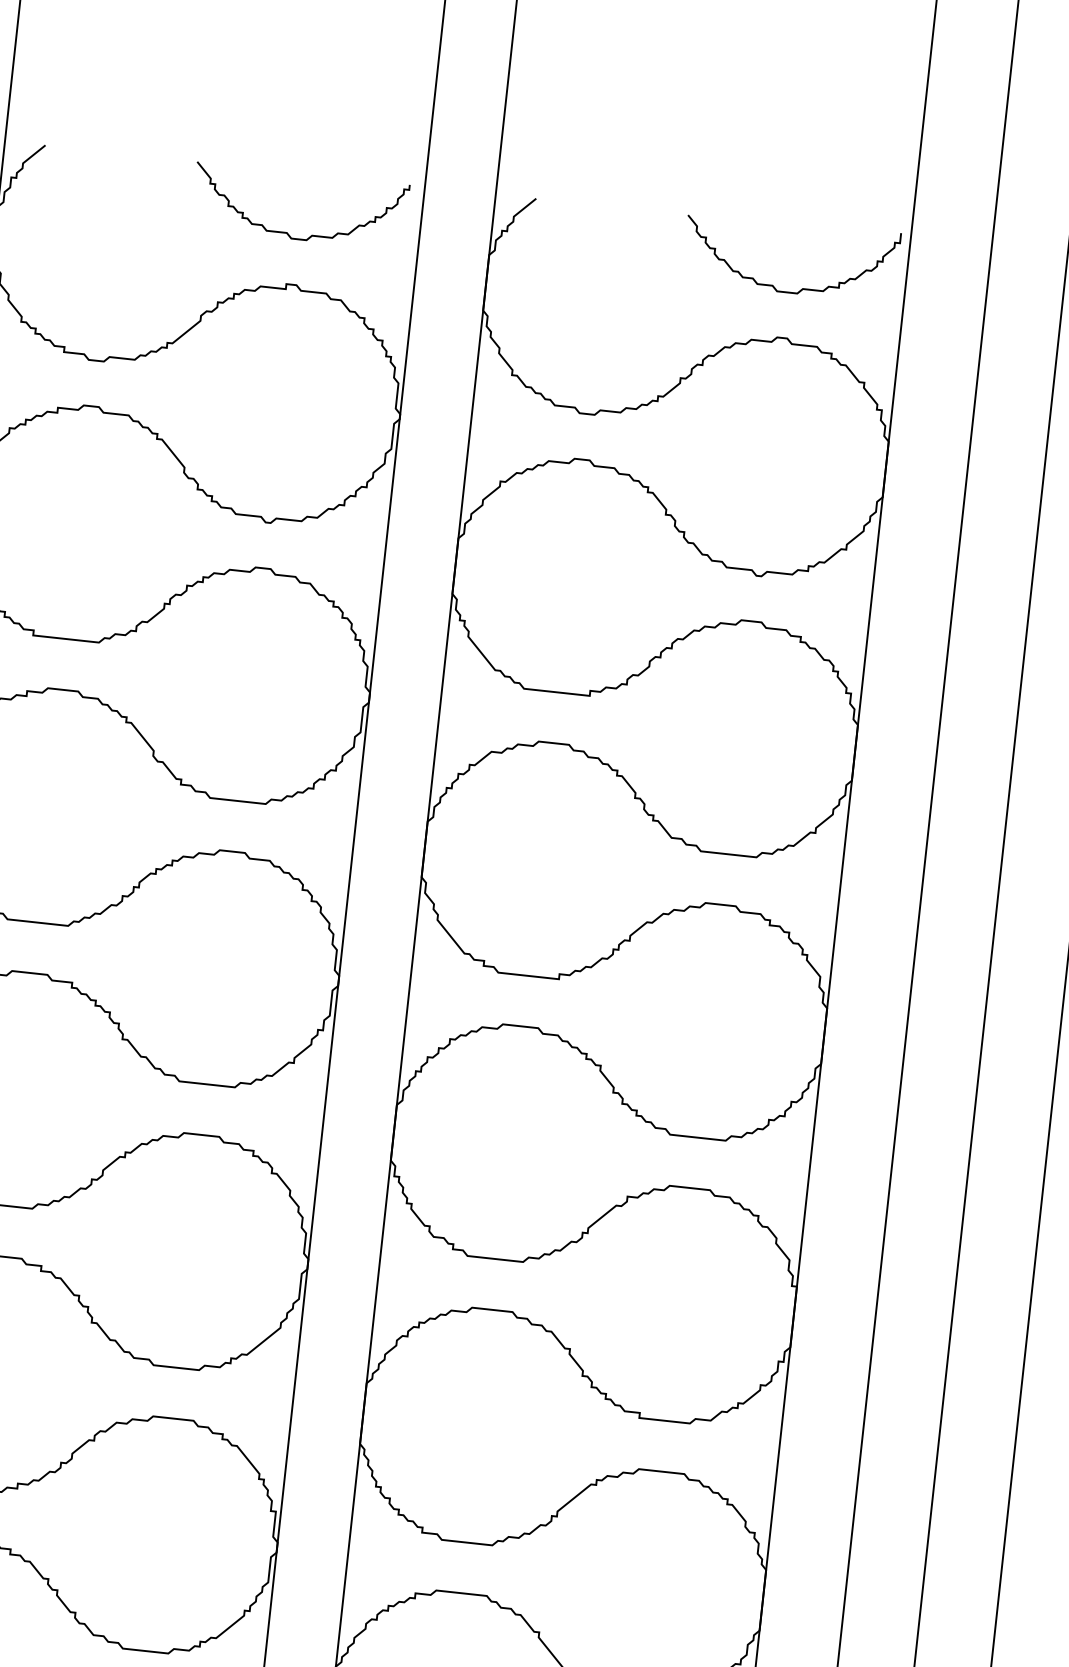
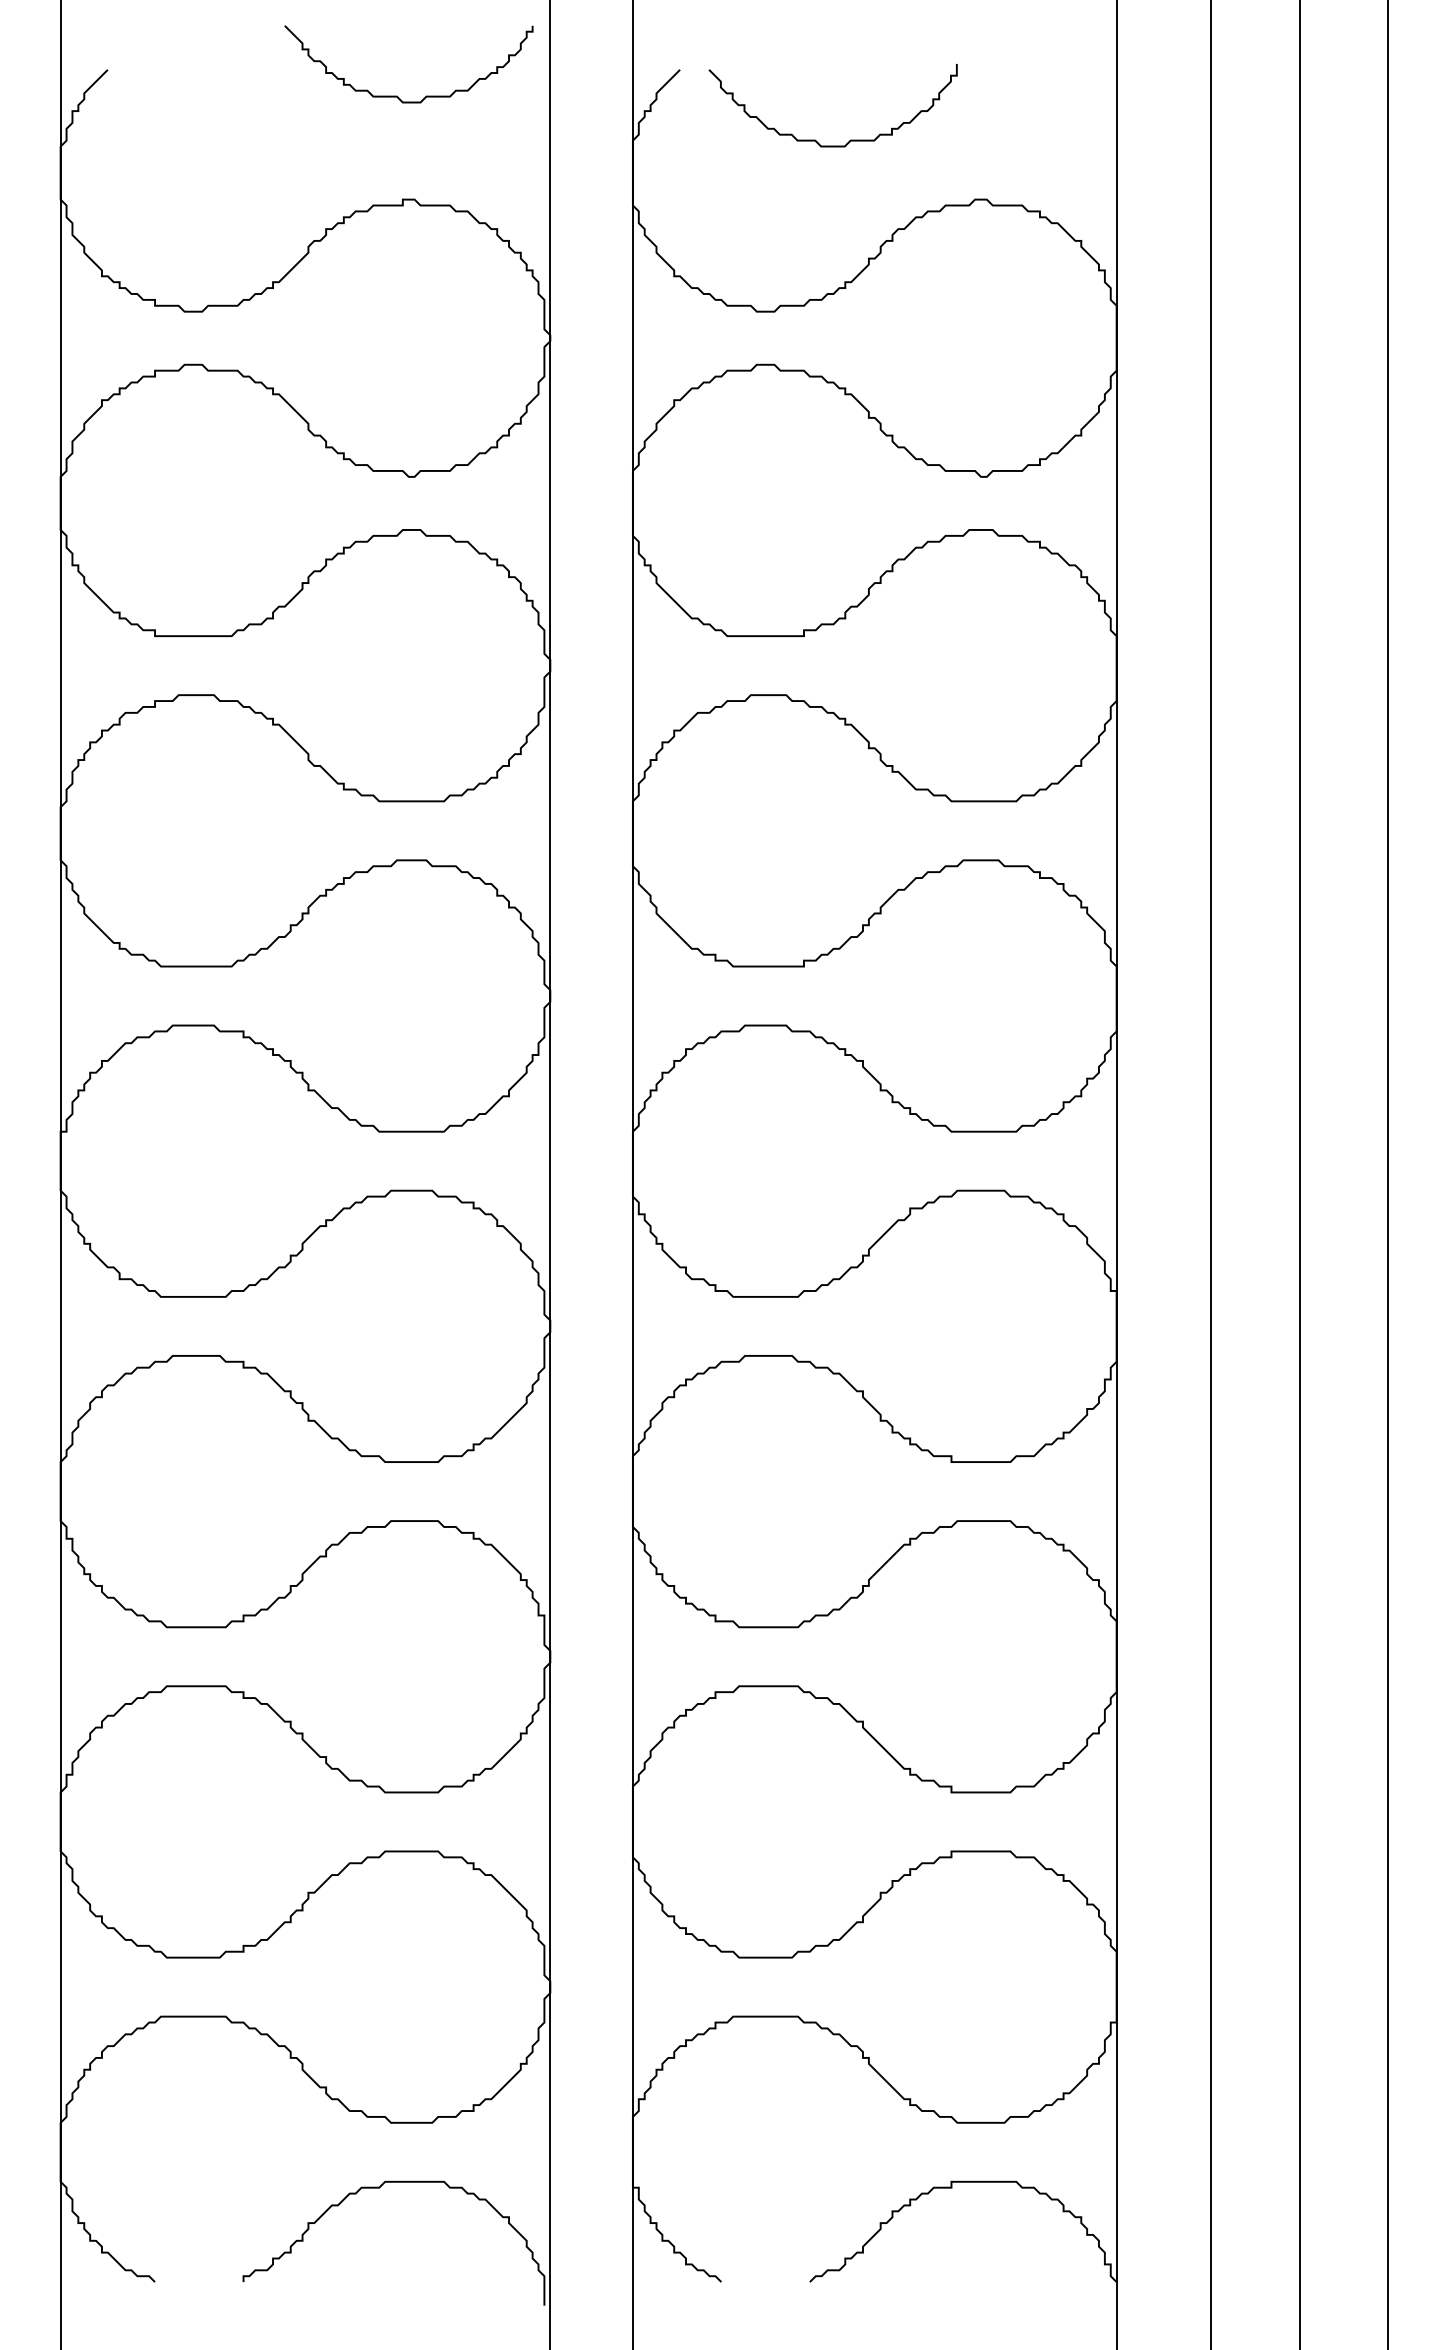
curve: (287, 232) -> (397, 95), moved
curve: (772, 284) -> (815, 139), moved

